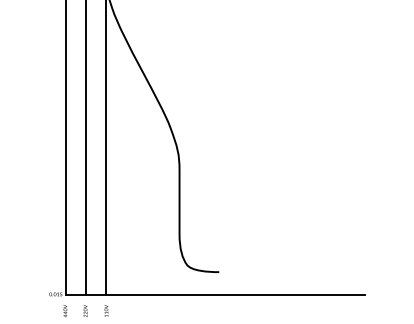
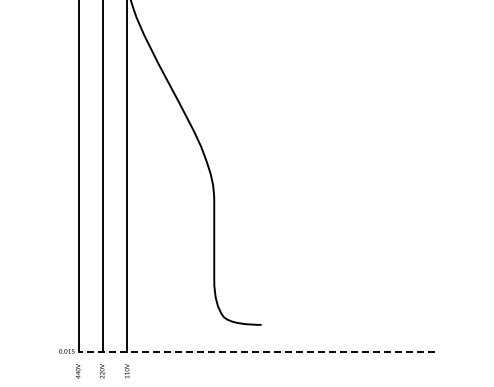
line: (214, 294) -> (256, 351), solid -> dashed

